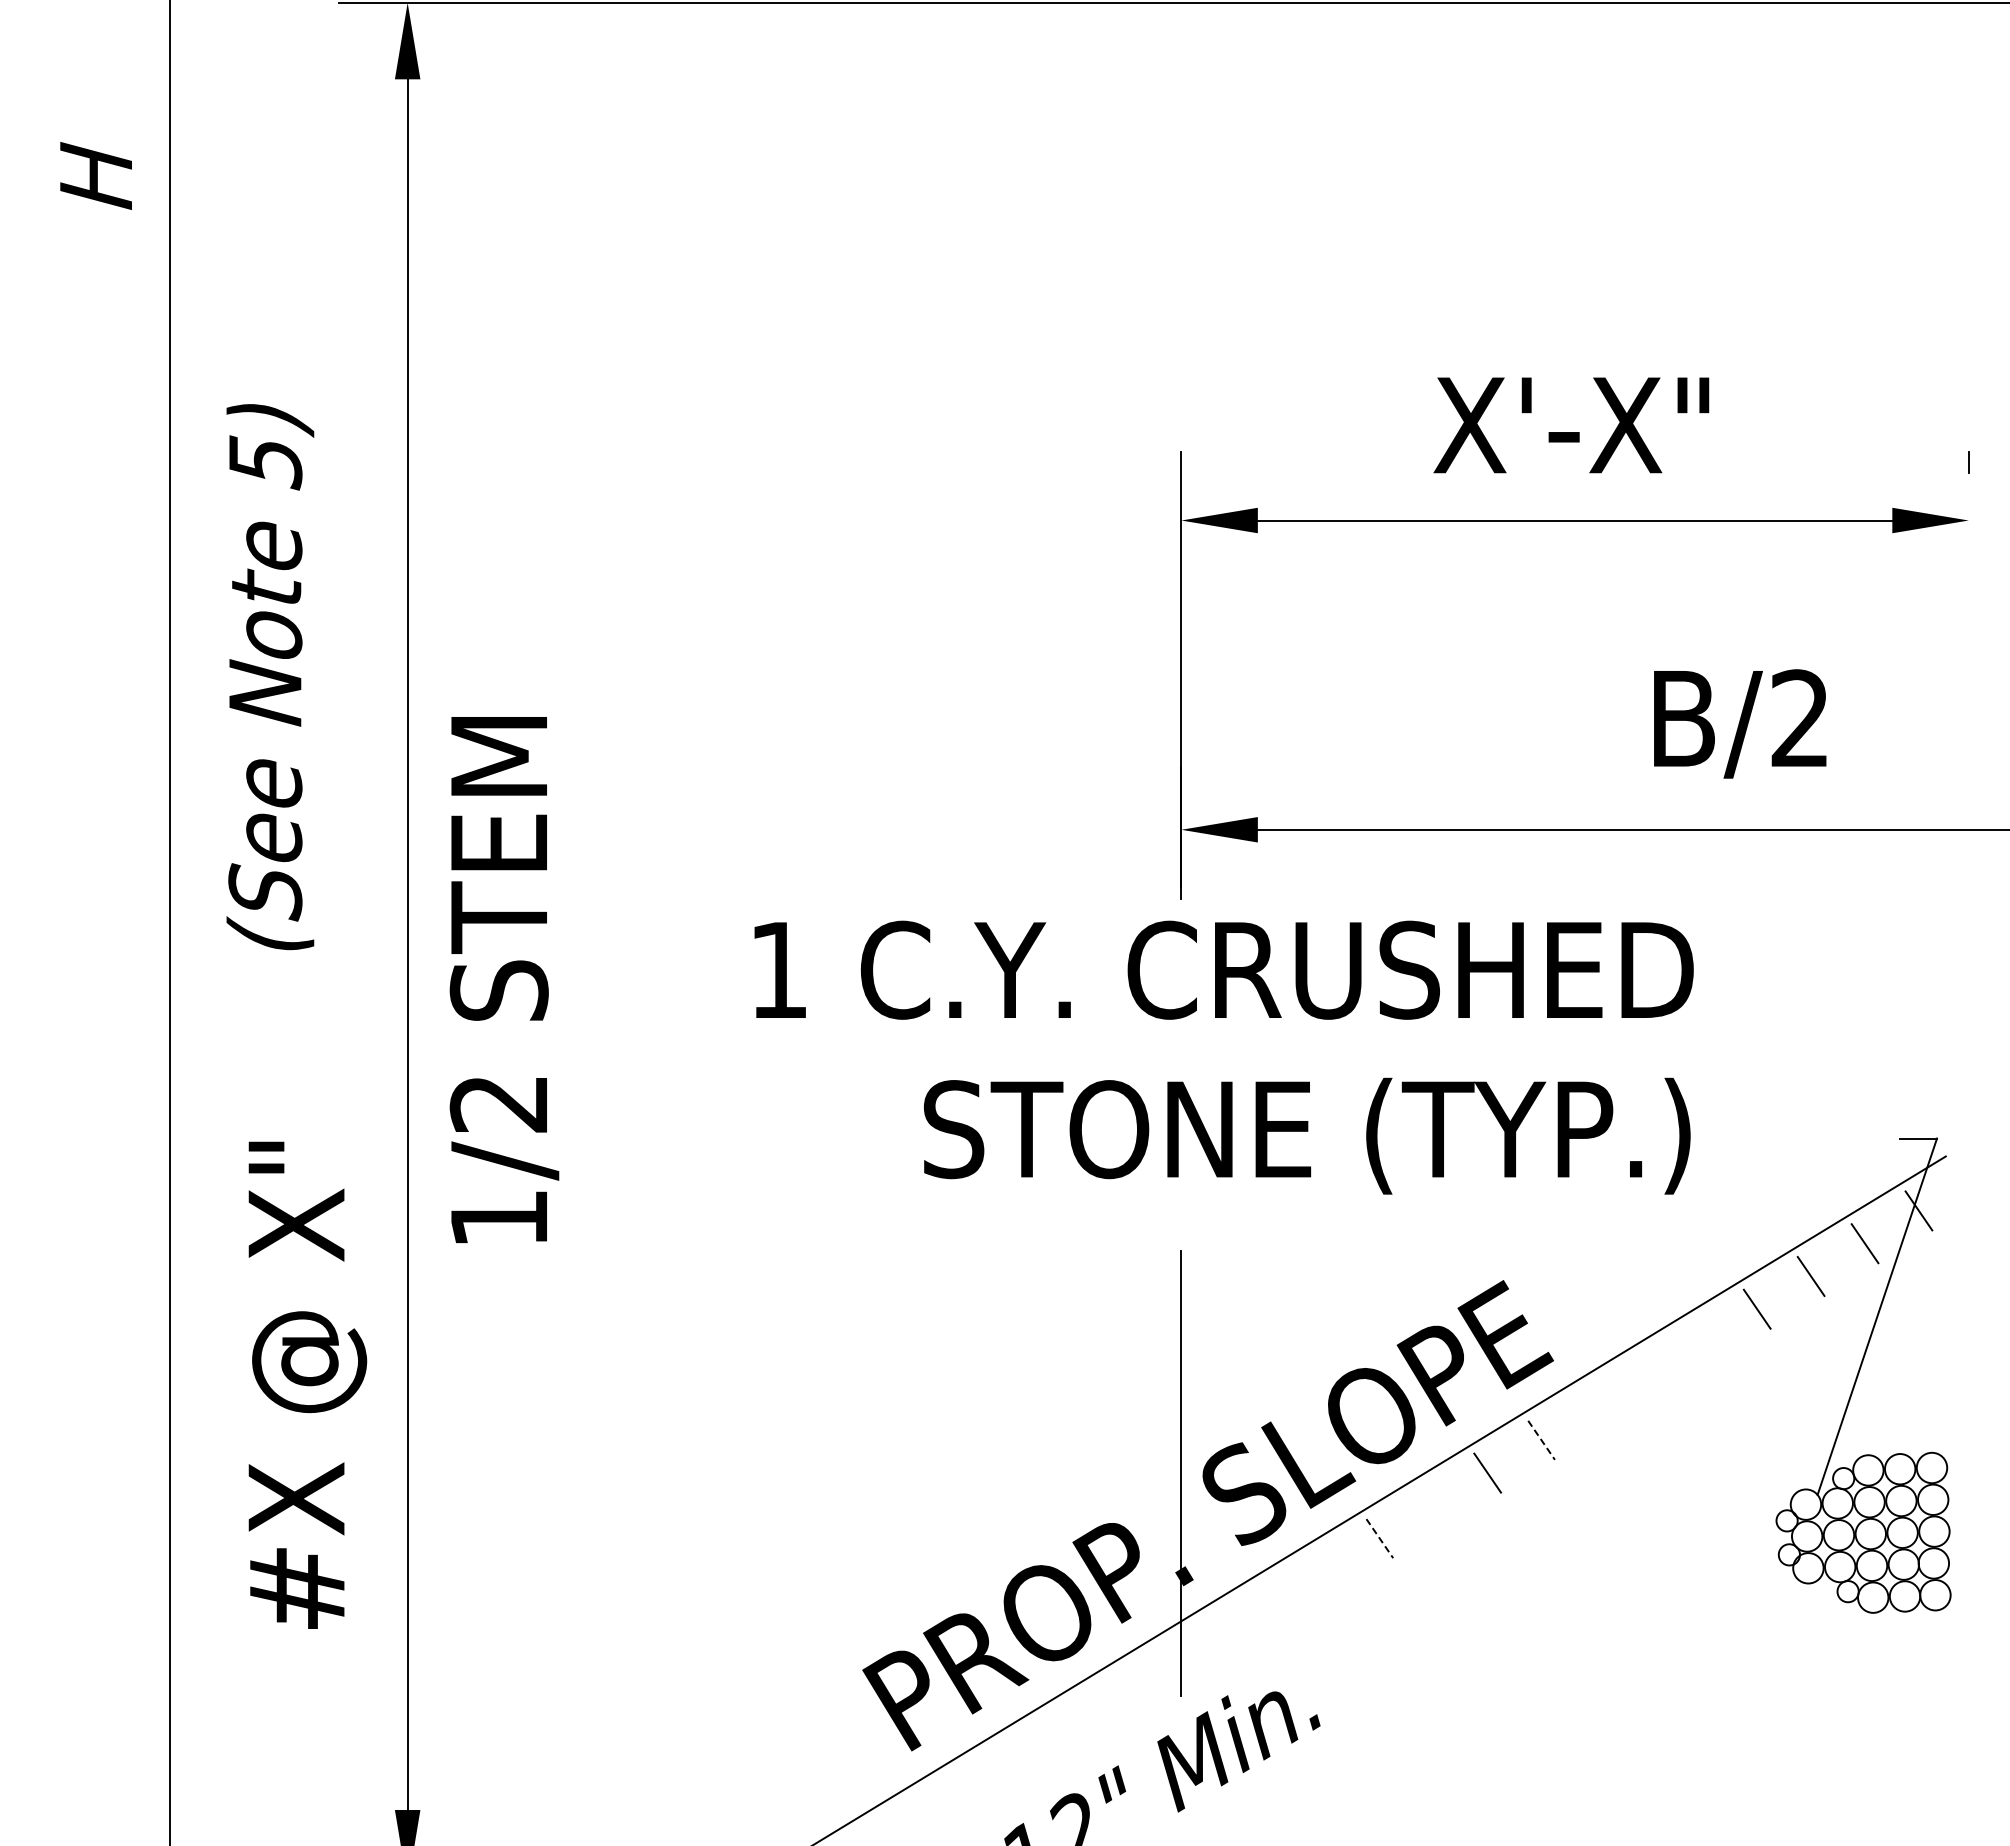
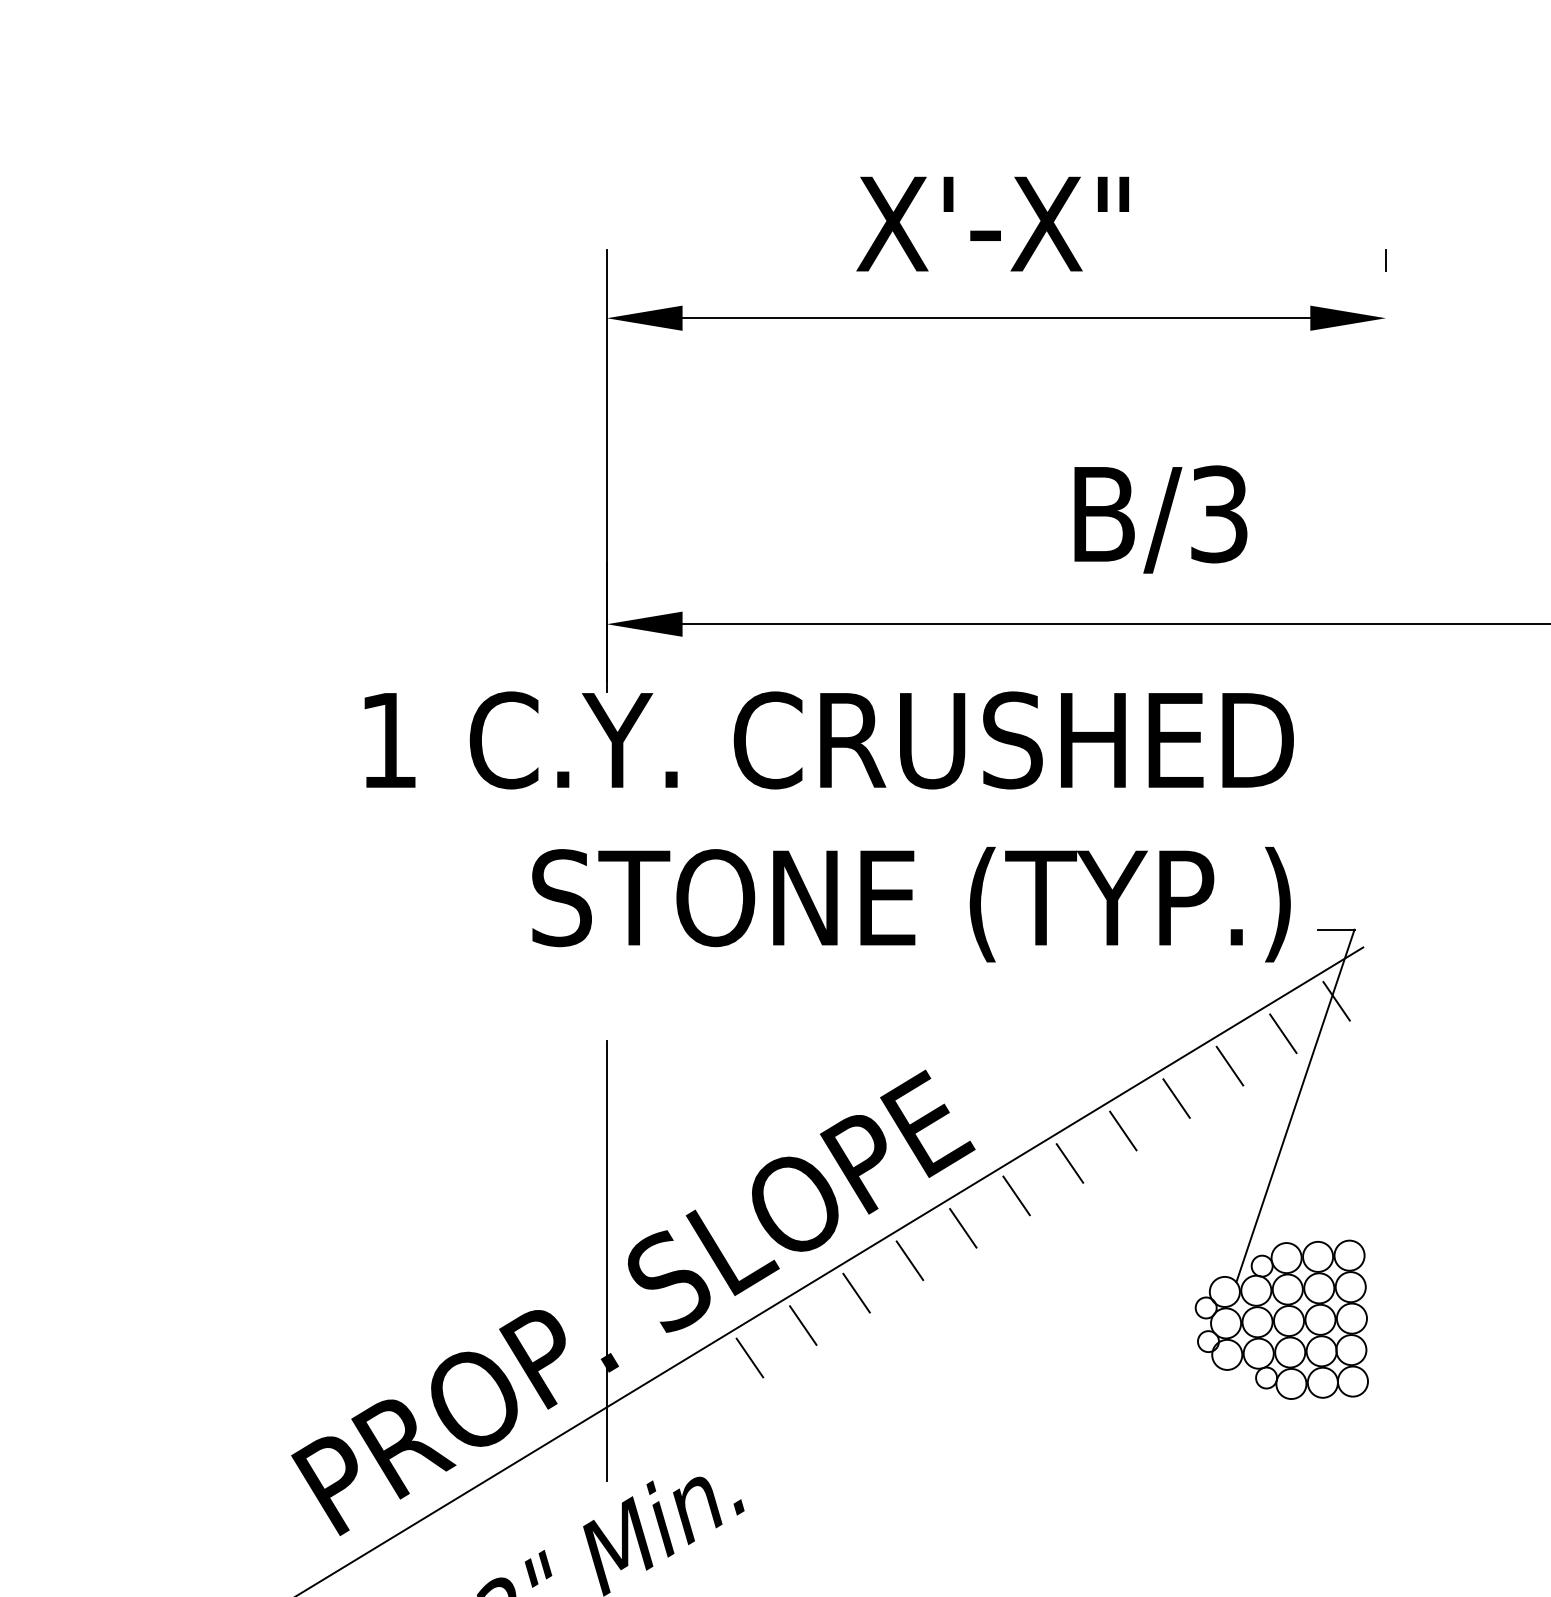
text: (1799, 718) -> (1218, 514), B/2 -> B/3
text: (1223, 1057) -> (828, 826), moved
line: (1702, 1341) -> (1122, 1130), added
line: (1649, 1374) -> (1070, 1163), added
line: (1595, 1407) -> (1016, 1195), added
line: (1541, 1440) -> (963, 1228), dashed -> solid
line: (1433, 1505) -> (856, 1292), added
line: (1379, 1538) -> (802, 1325), dashed -> solid
line: (1325, 1570) -> (749, 1357), added

